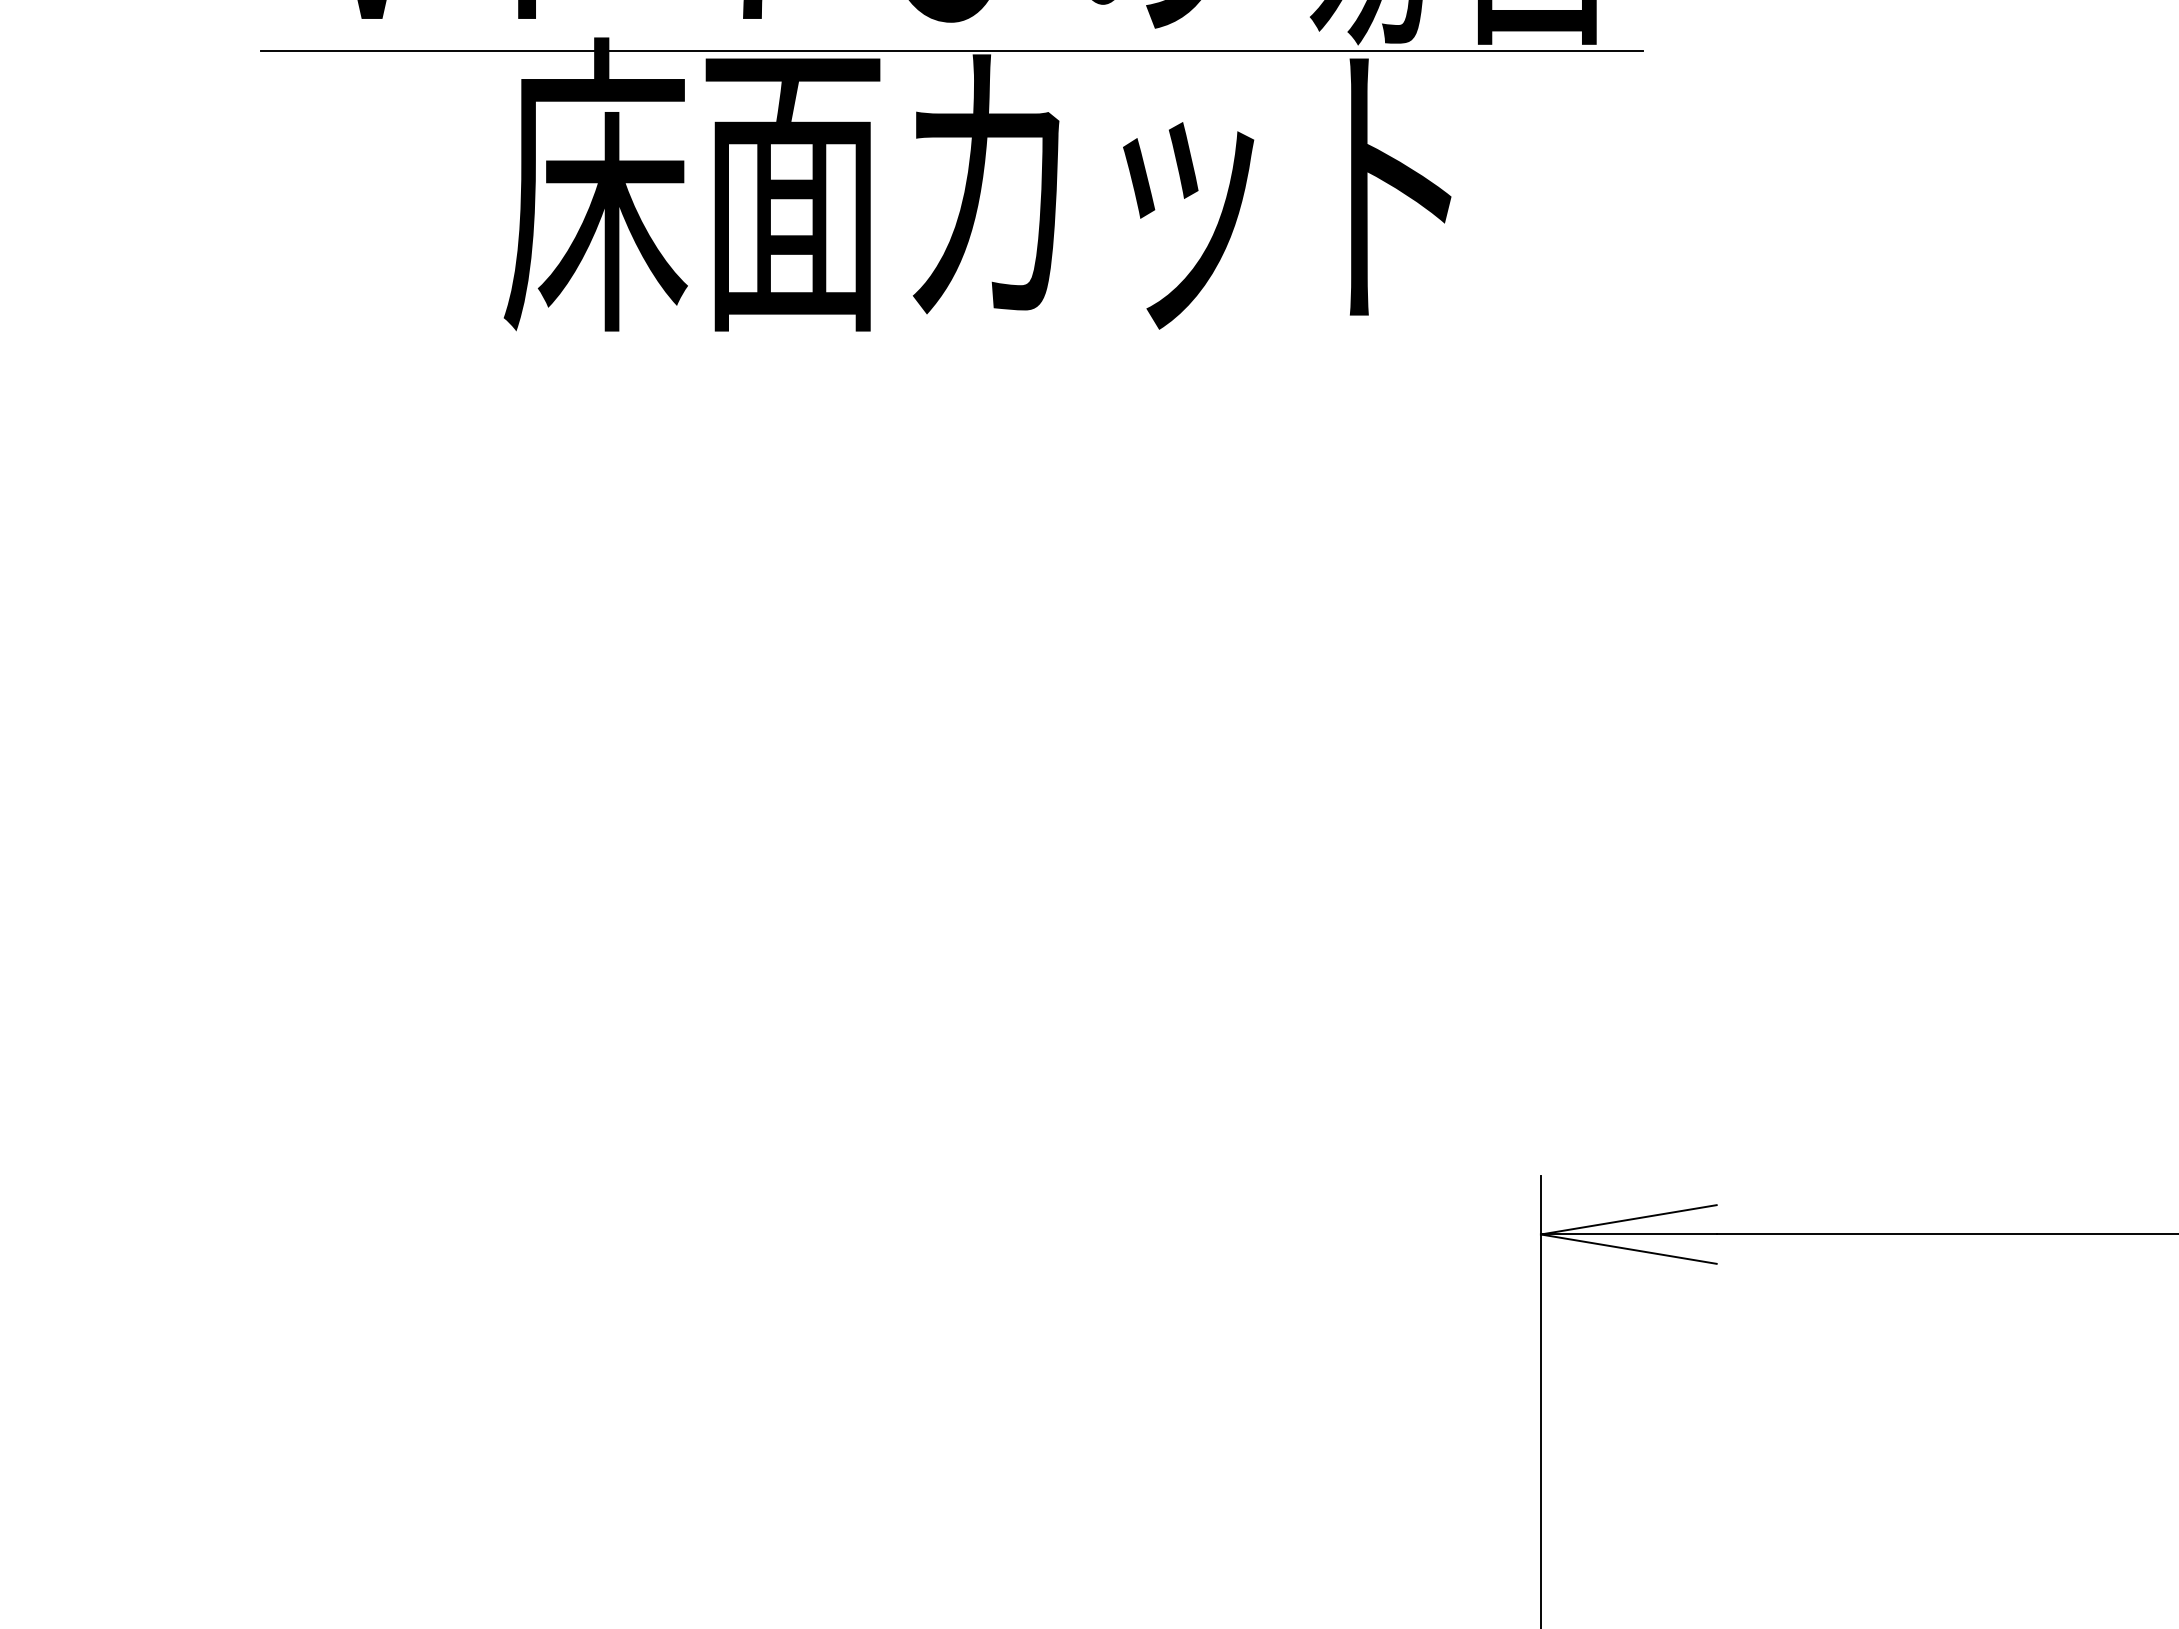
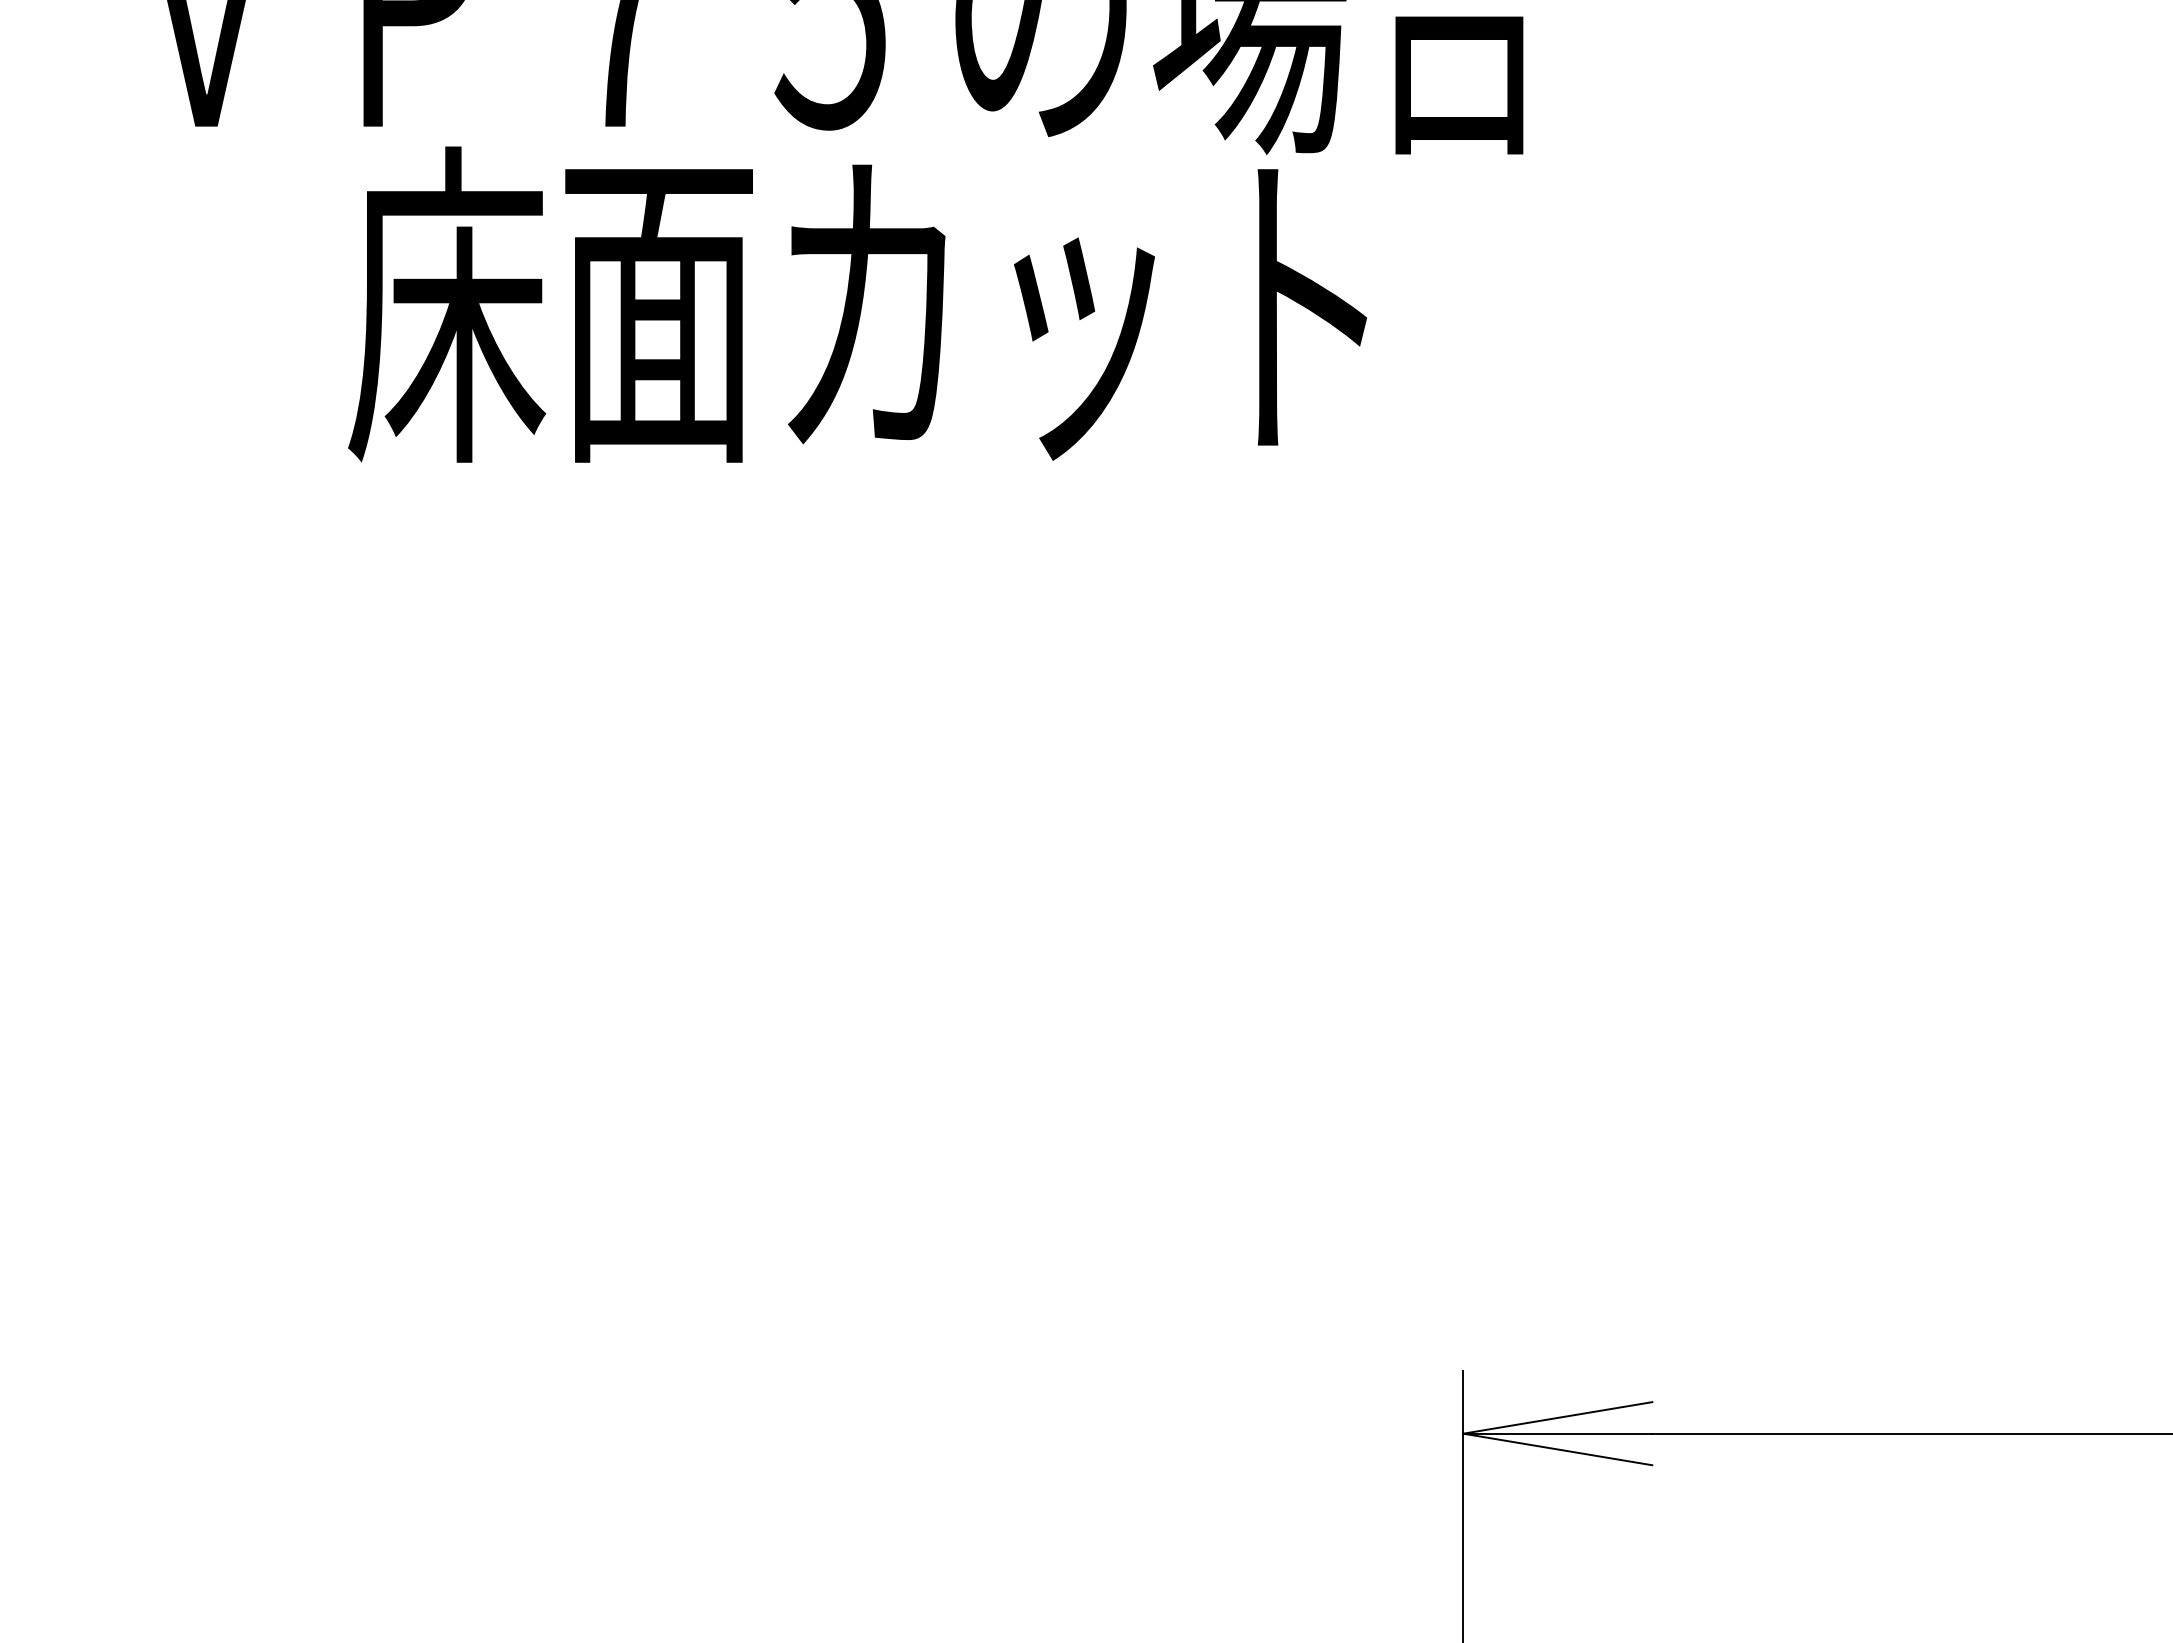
line: (951, 51) -> (829, 161), removed

